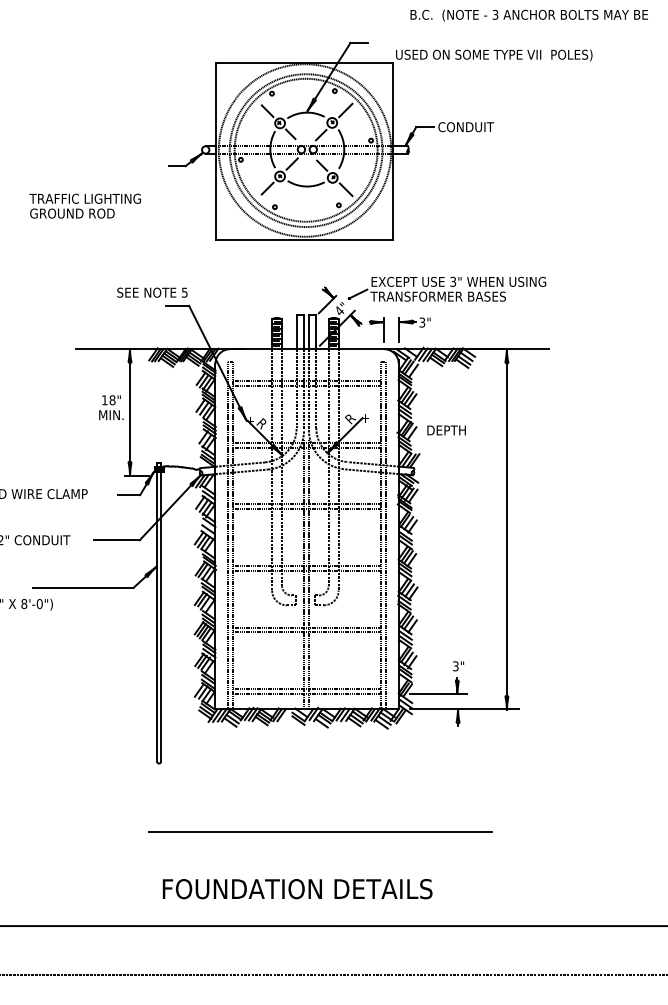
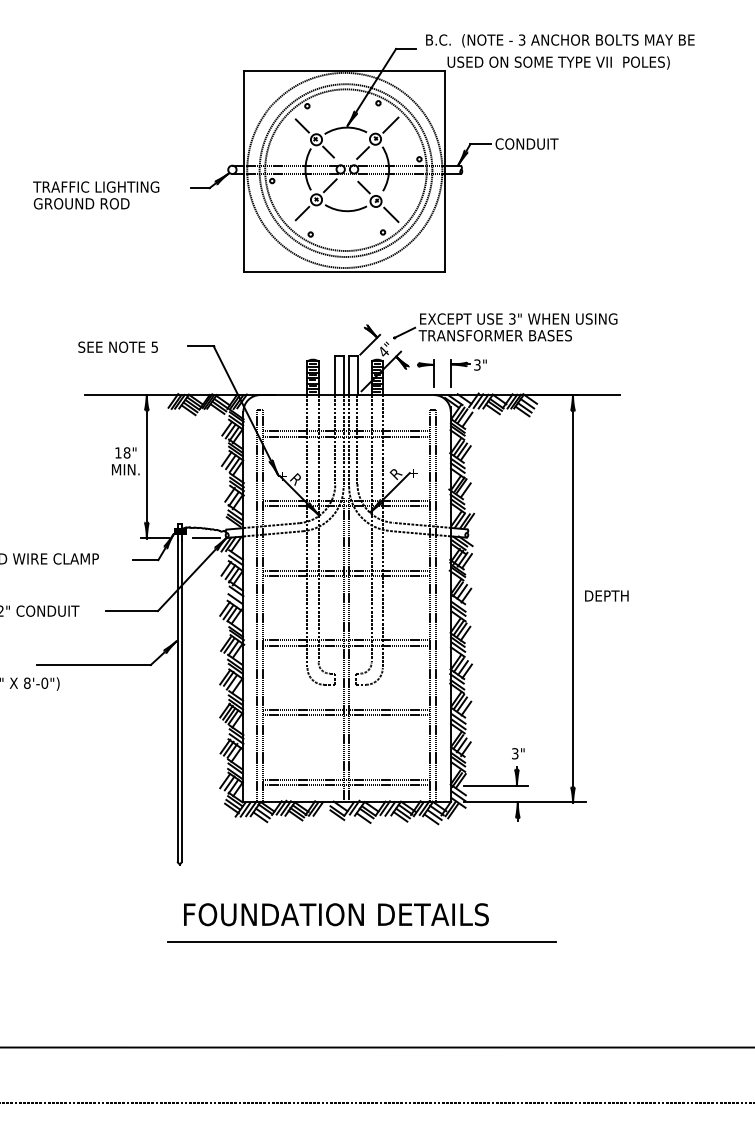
text: (529, 15) -> (560, 40), moved
text: (85, 206) -> (96, 195), moved
text: (151, 292) -> (117, 346), moved
text: (446, 429) -> (606, 595), moved
line: (182, 475) -> (206, 537), added
text: (297, 888) -> (336, 914), moved

